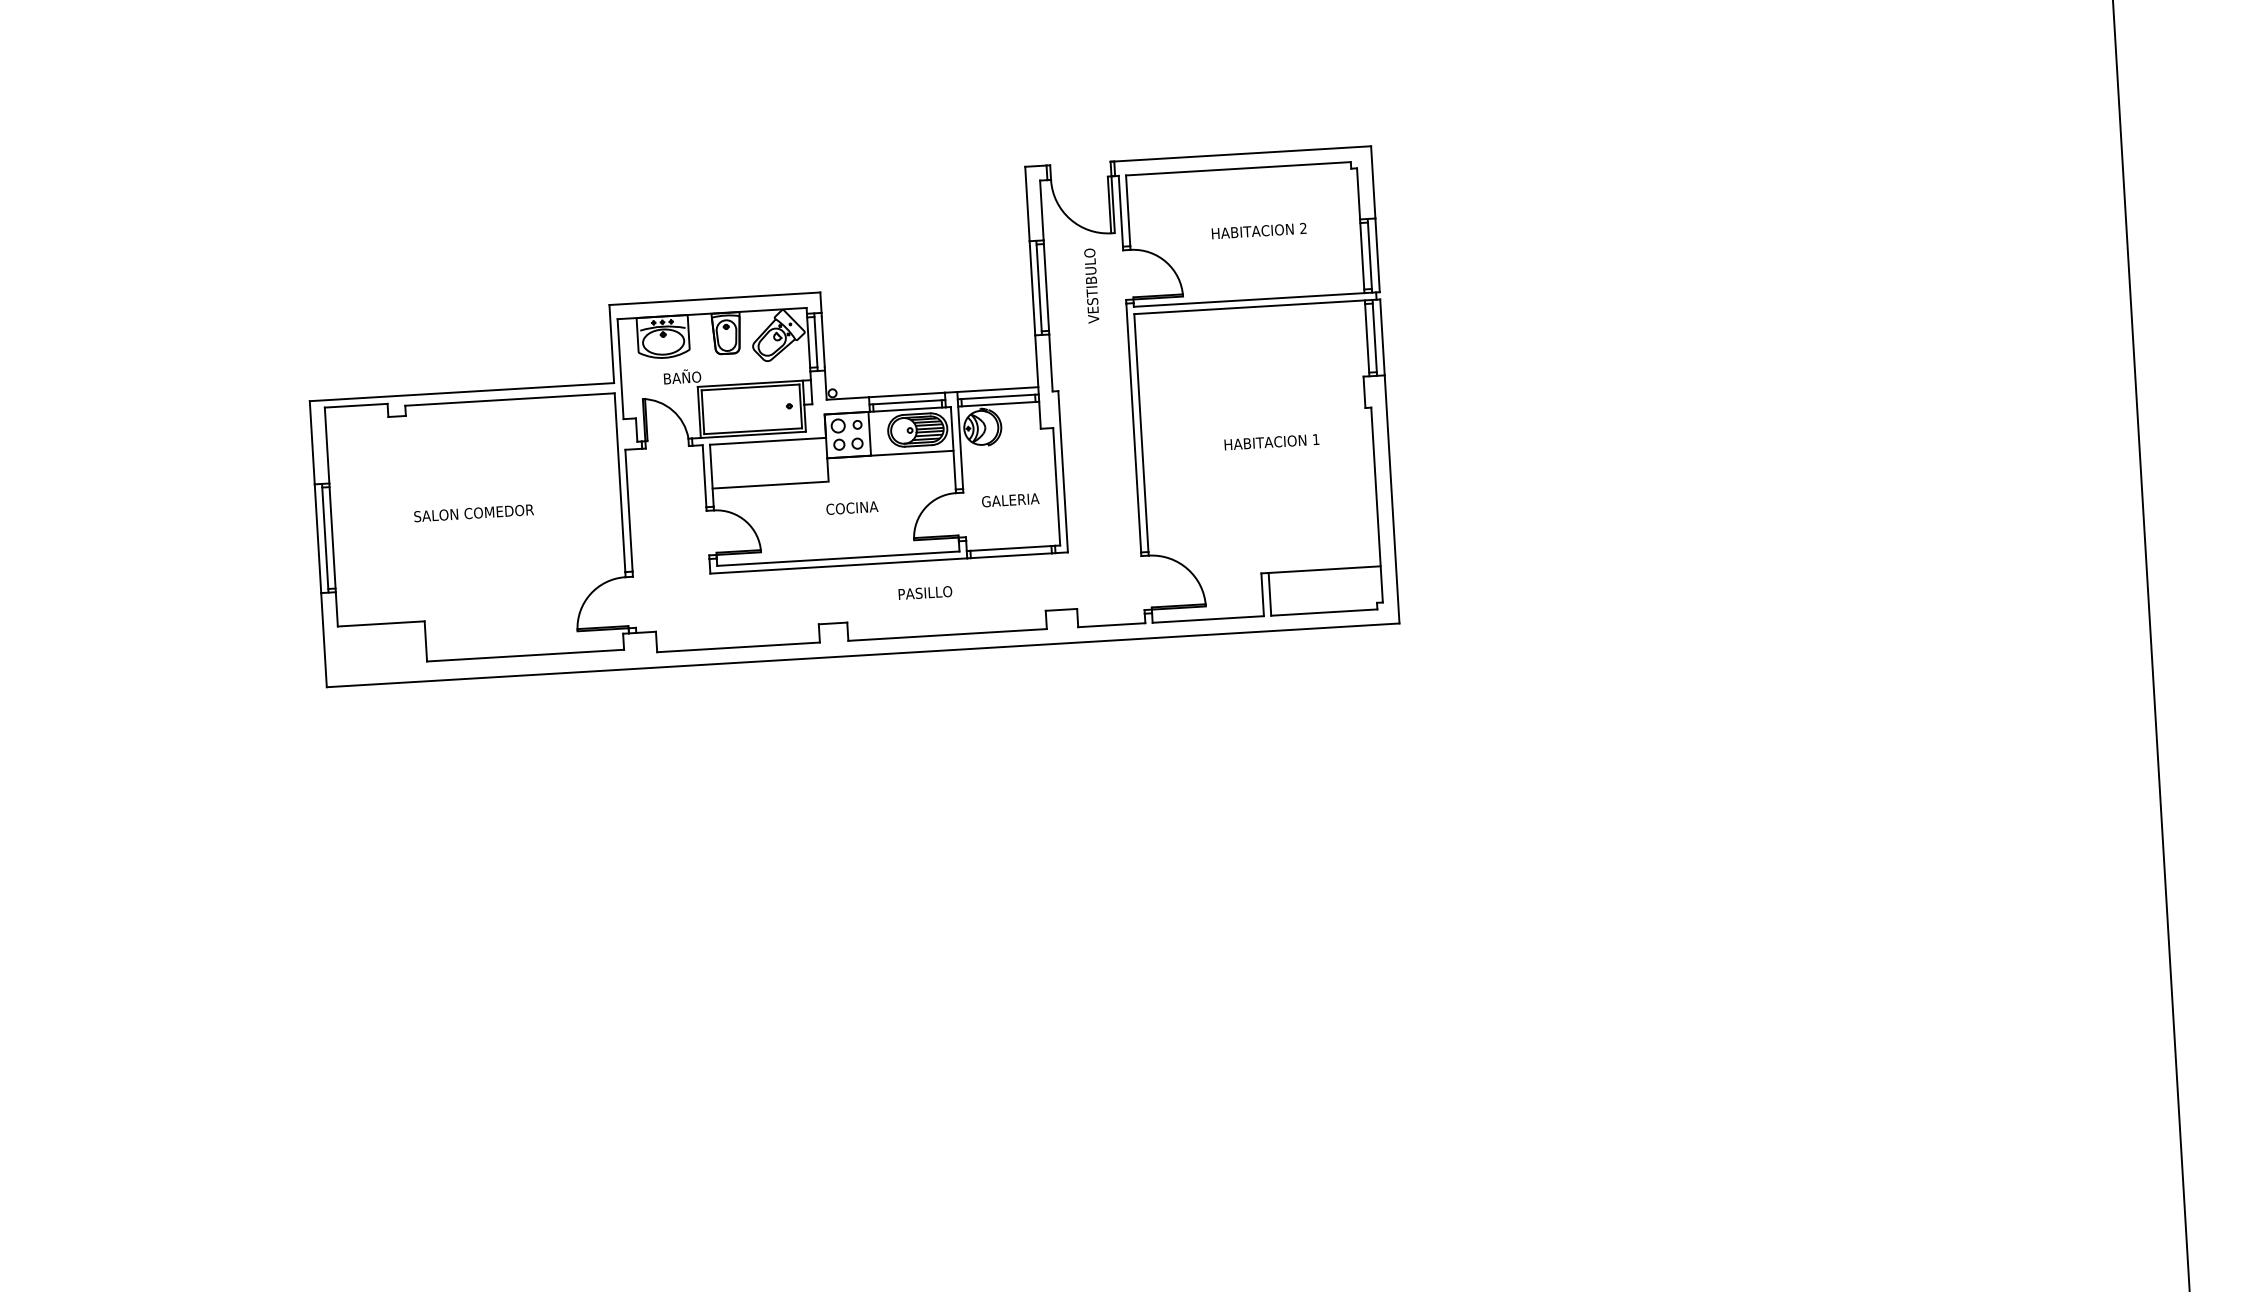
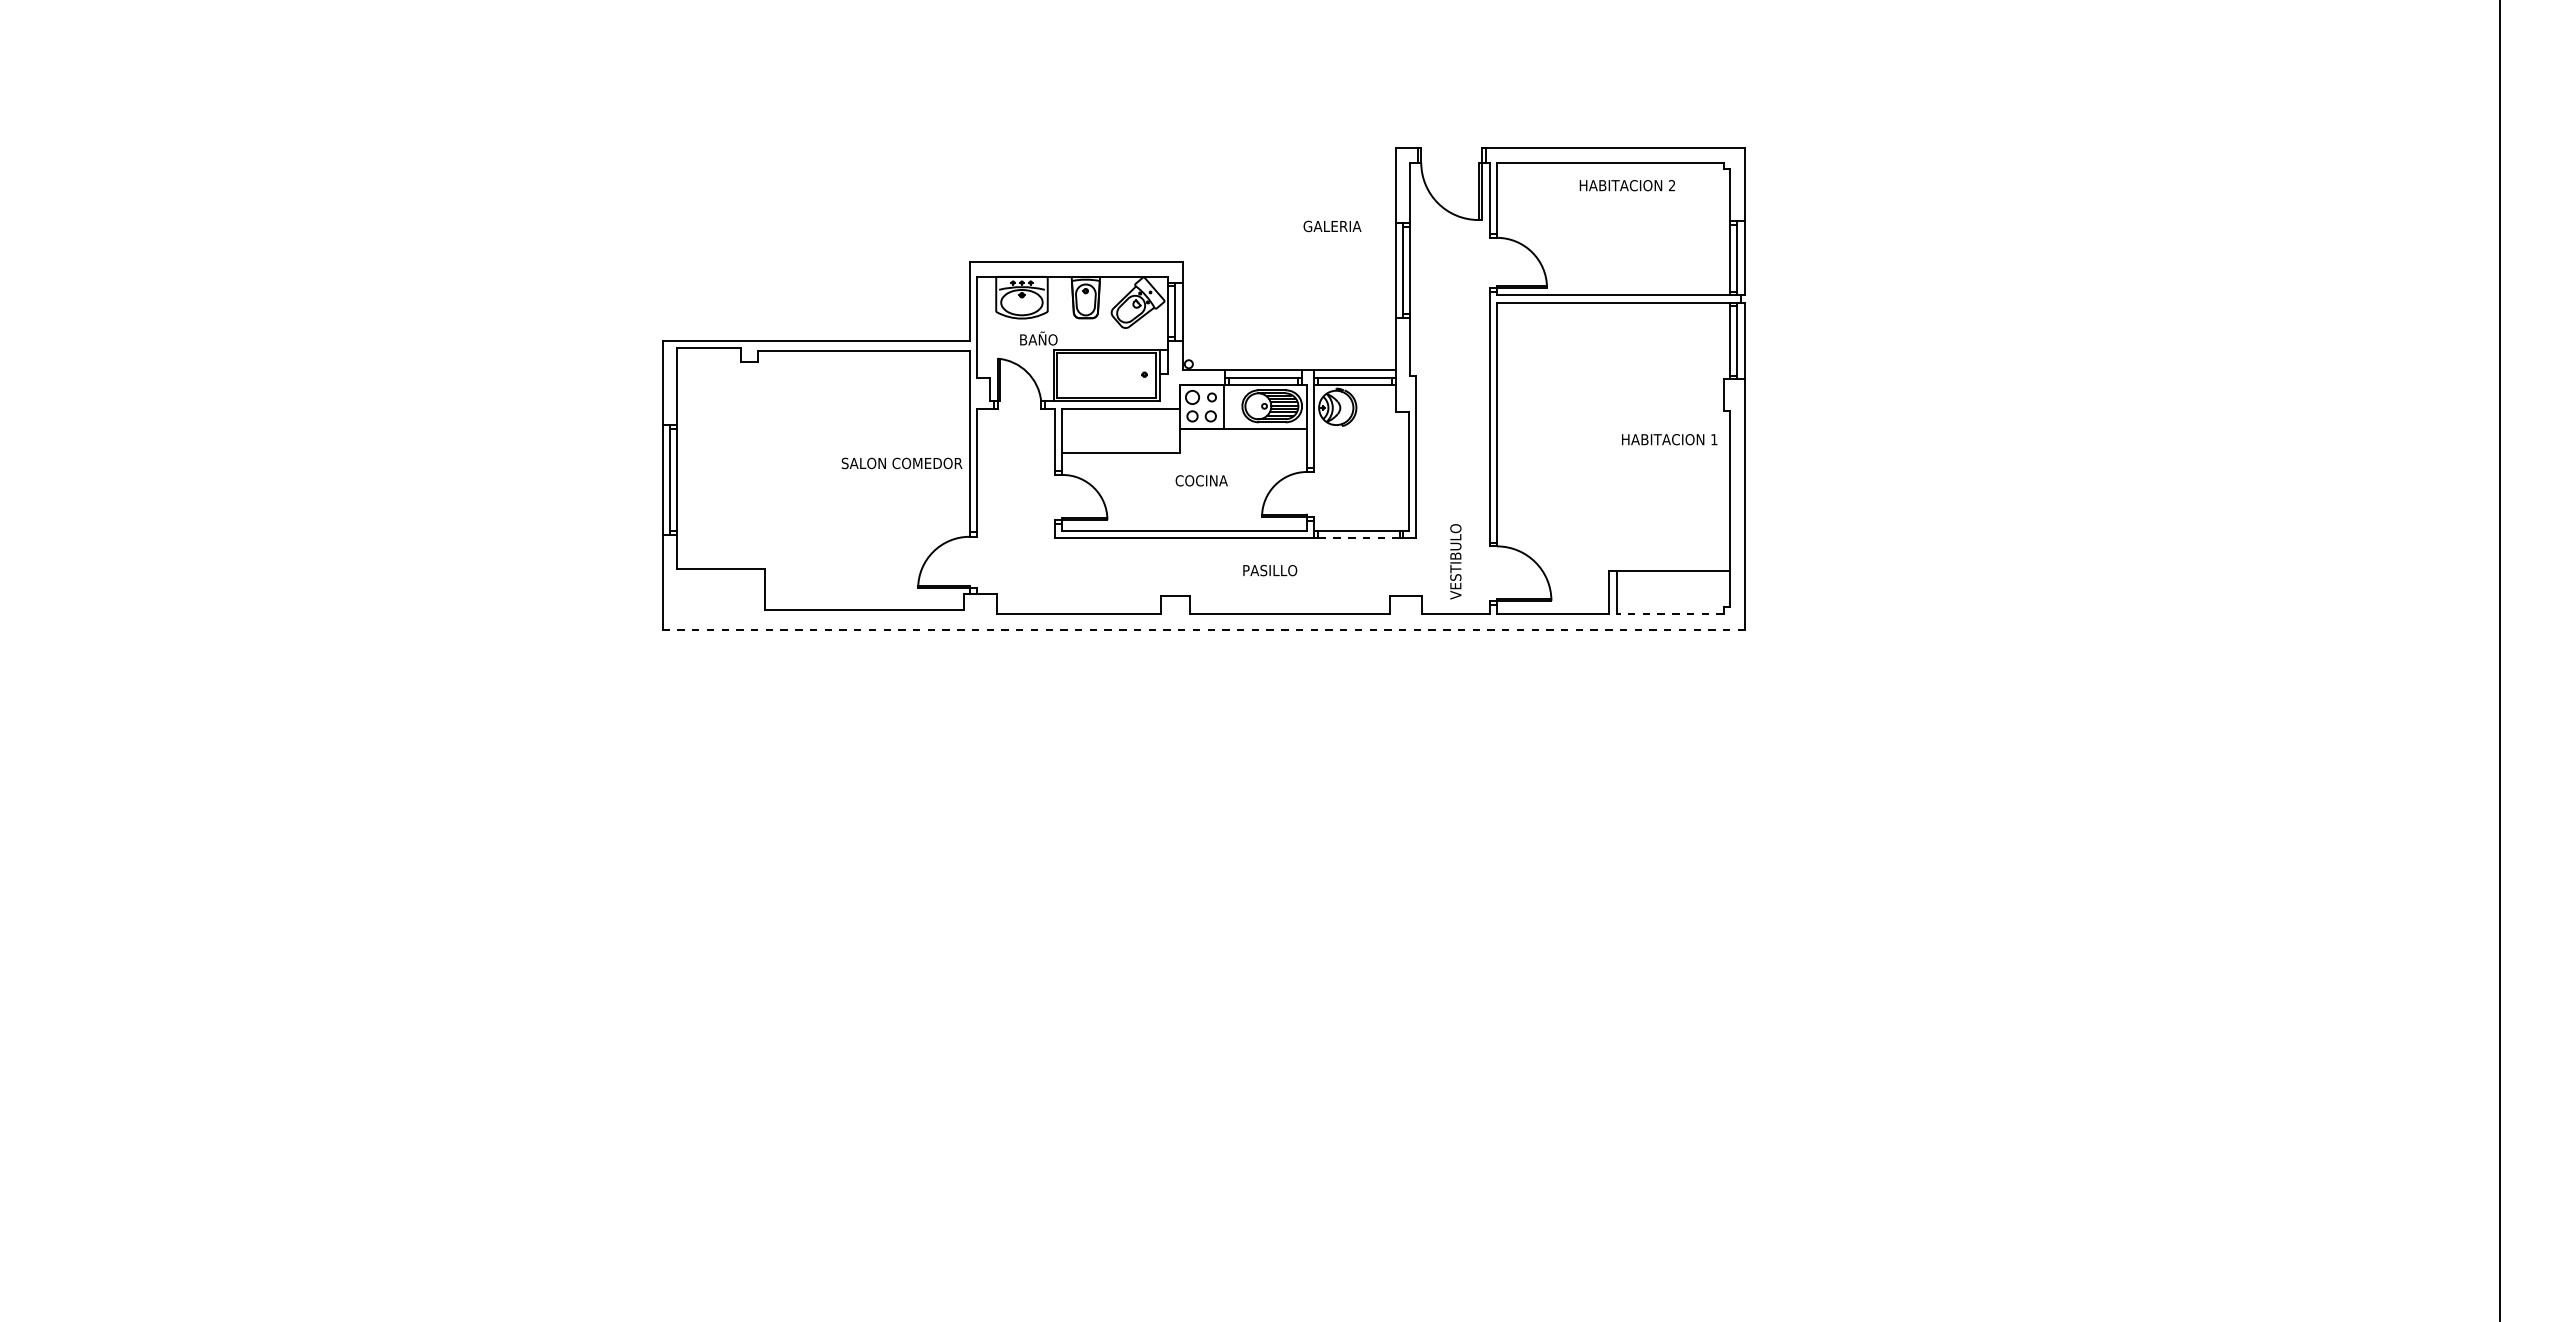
text: (1259, 230) -> (1627, 185), moved
text: (1091, 285) -> (1455, 561), moved
text: (1271, 442) -> (1669, 439), moved
text: (1010, 500) -> (1332, 226), moved
text: (473, 513) -> (901, 463), moved
line: (1011, 555) -> (1358, 538), solid -> dashed
line: (1324, 612) -> (1670, 614), solid -> dashed
line: (862, 655) -> (1203, 629), solid -> dashed

